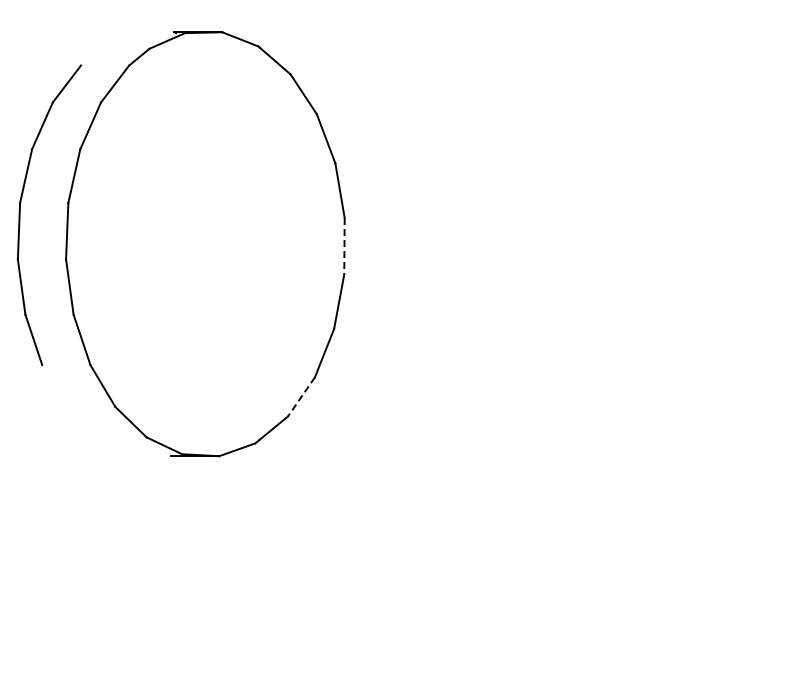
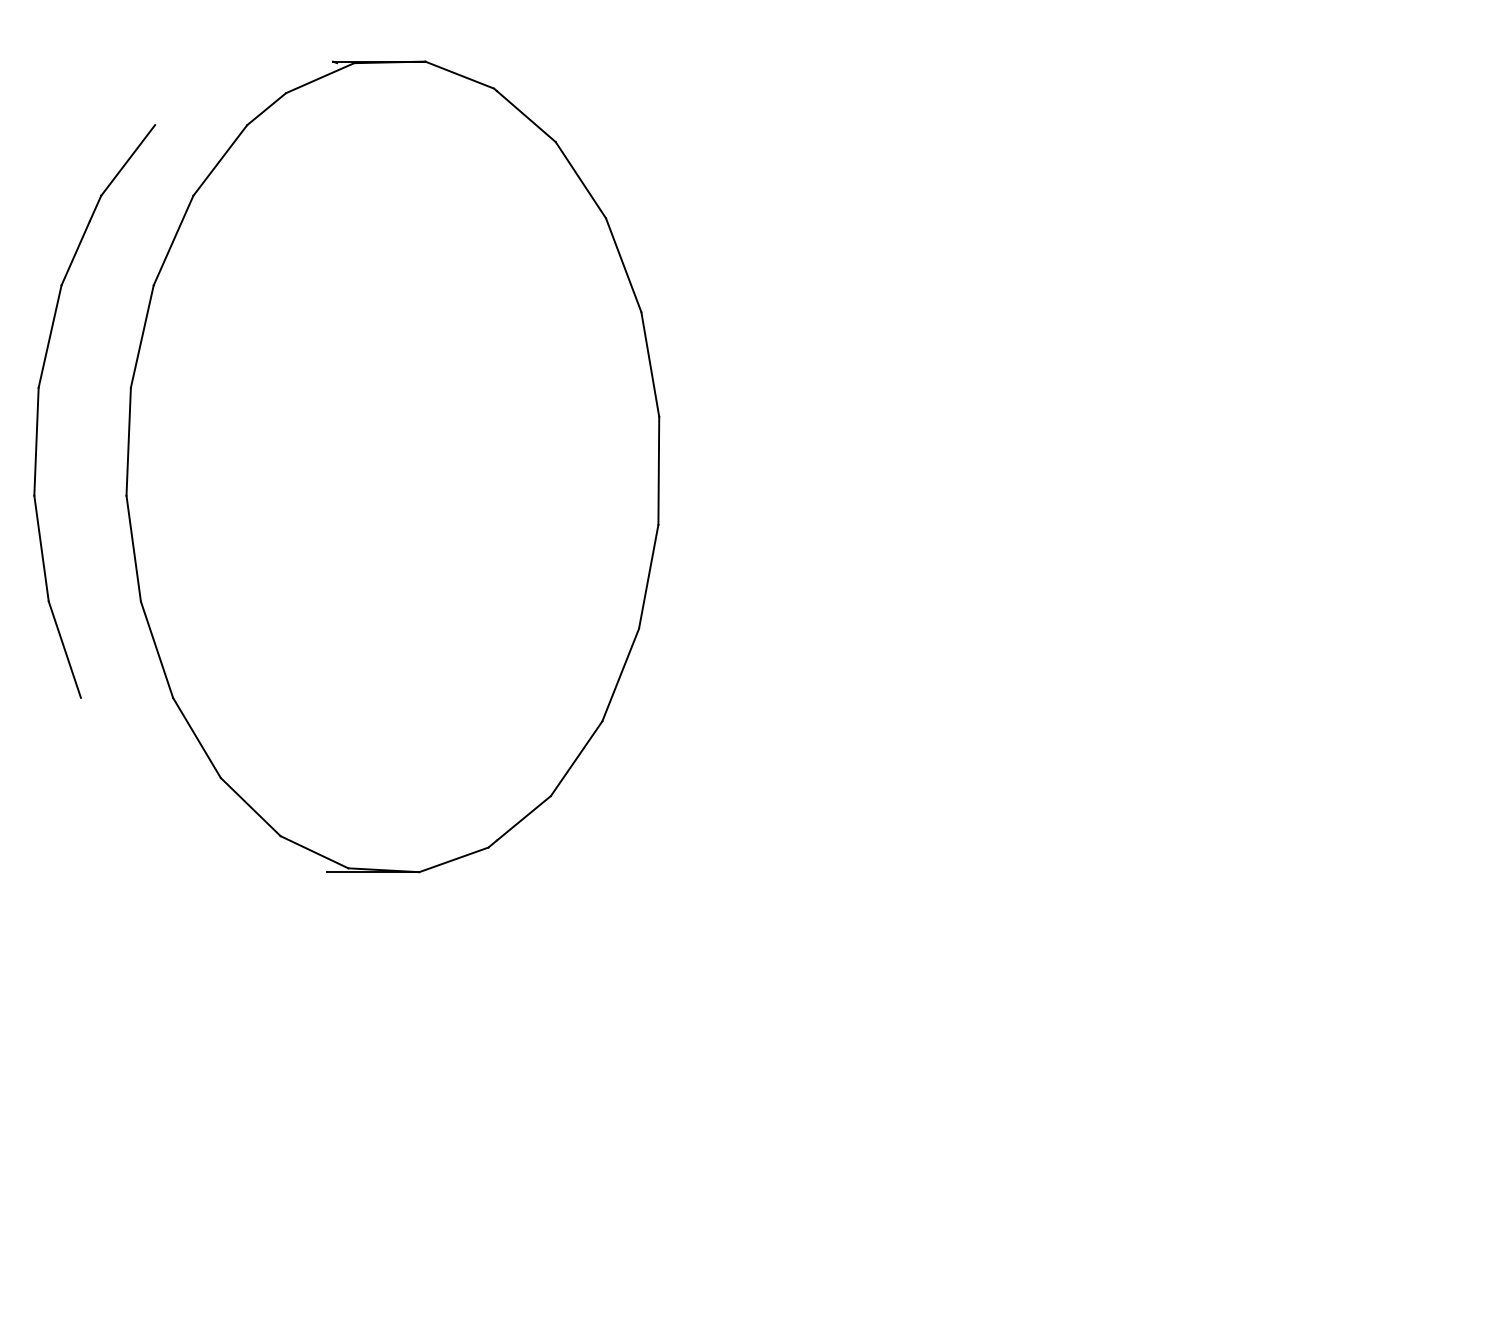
line: (344, 246) -> (658, 471), dashed -> solid
line: (301, 396) -> (576, 757), dashed -> solid

